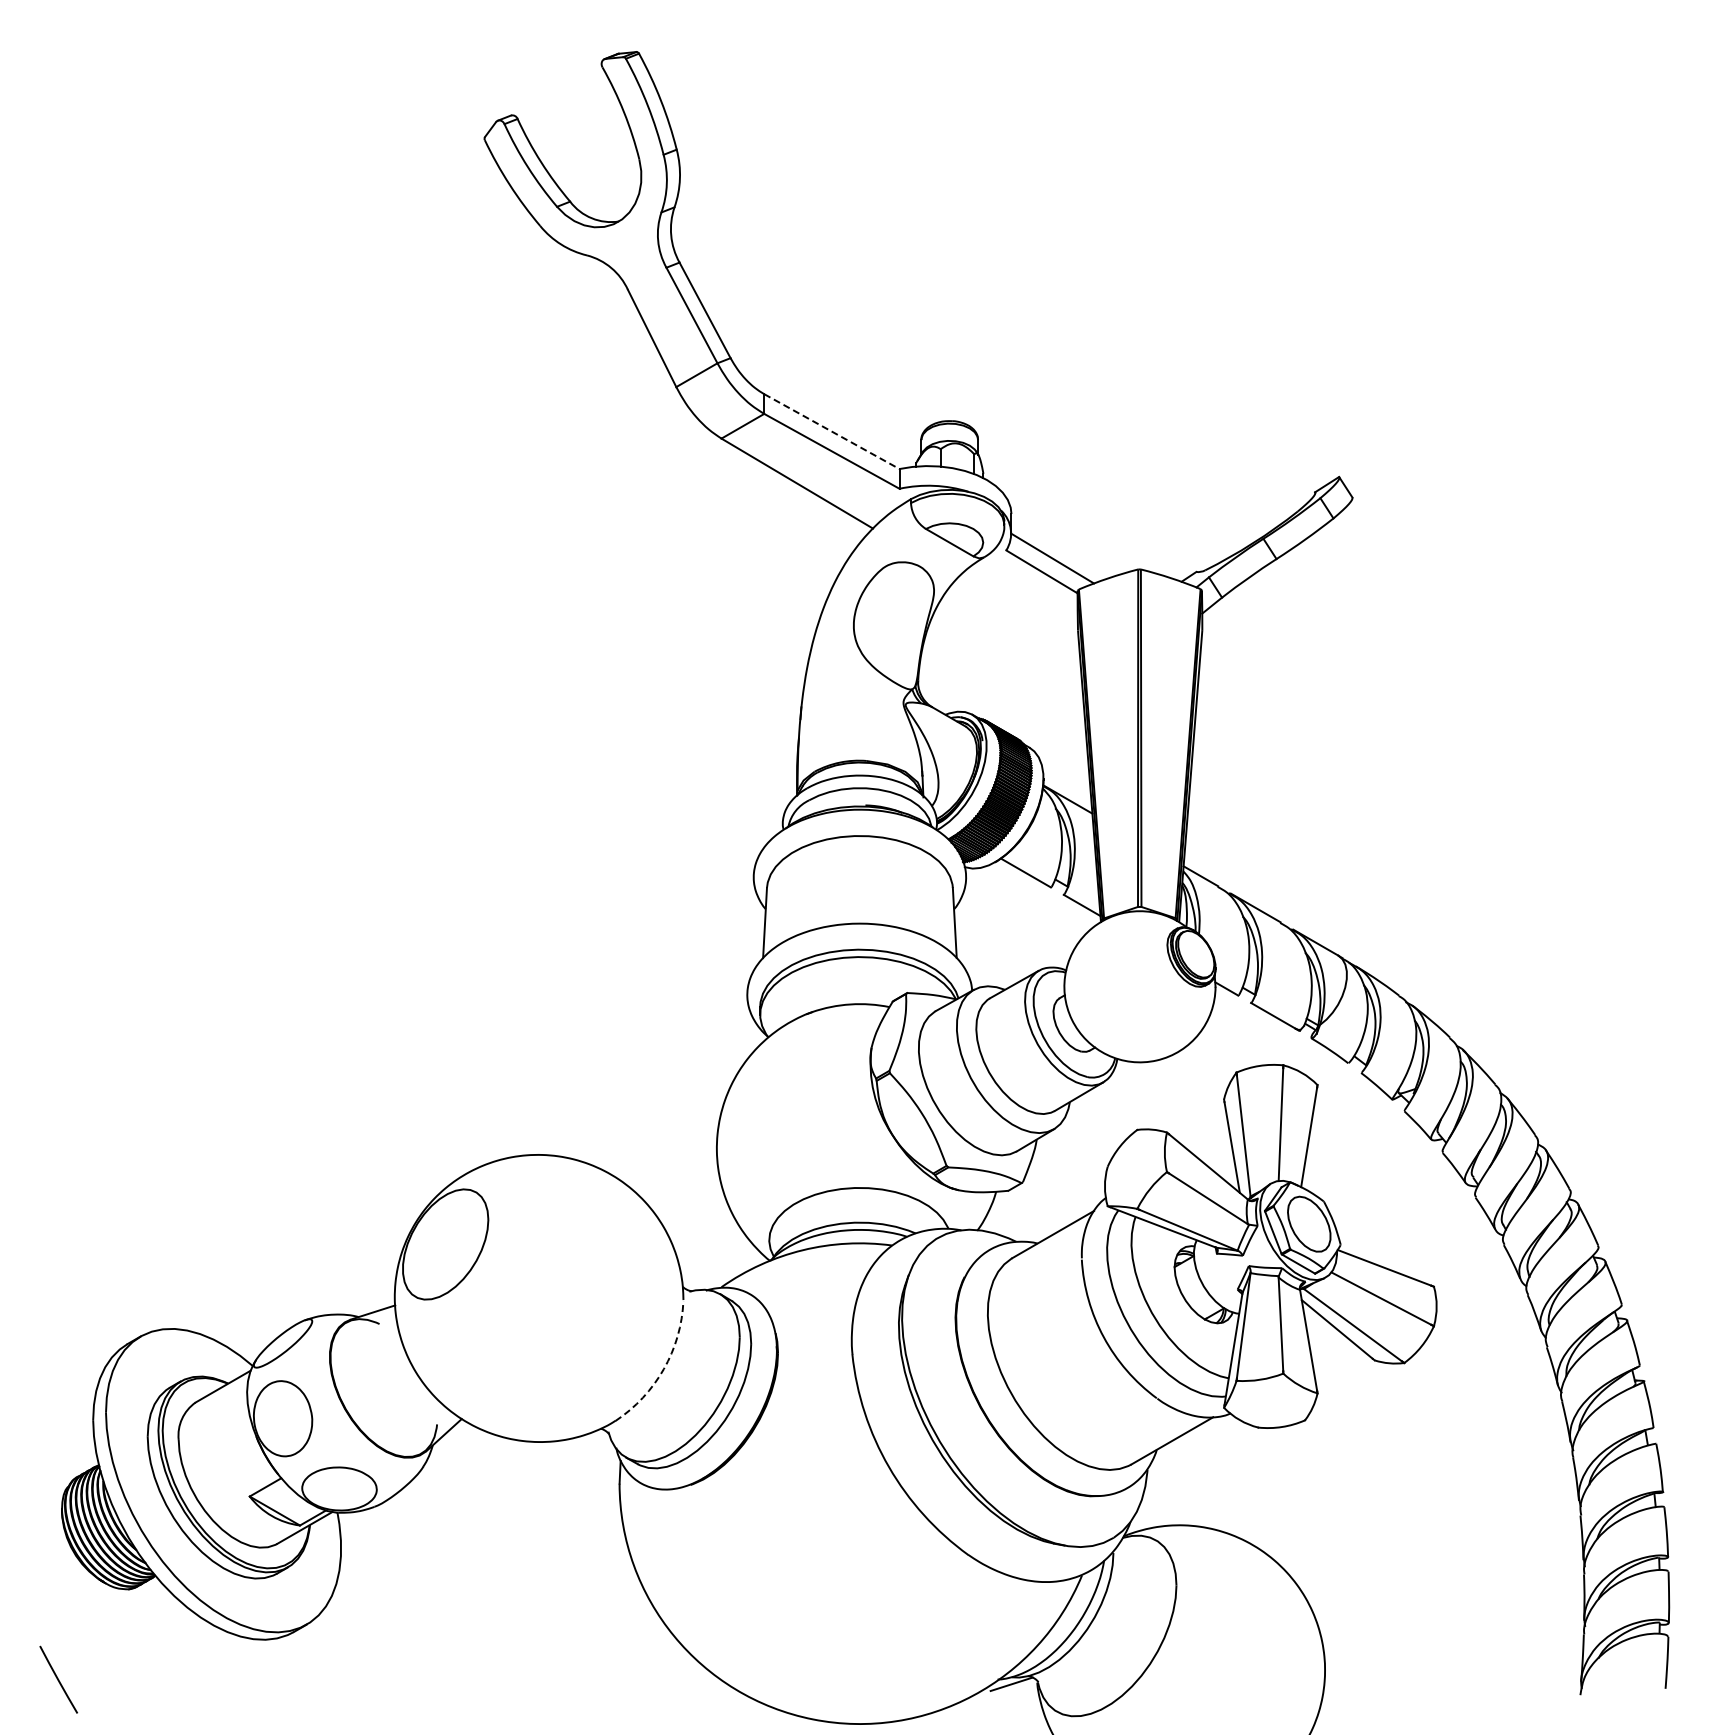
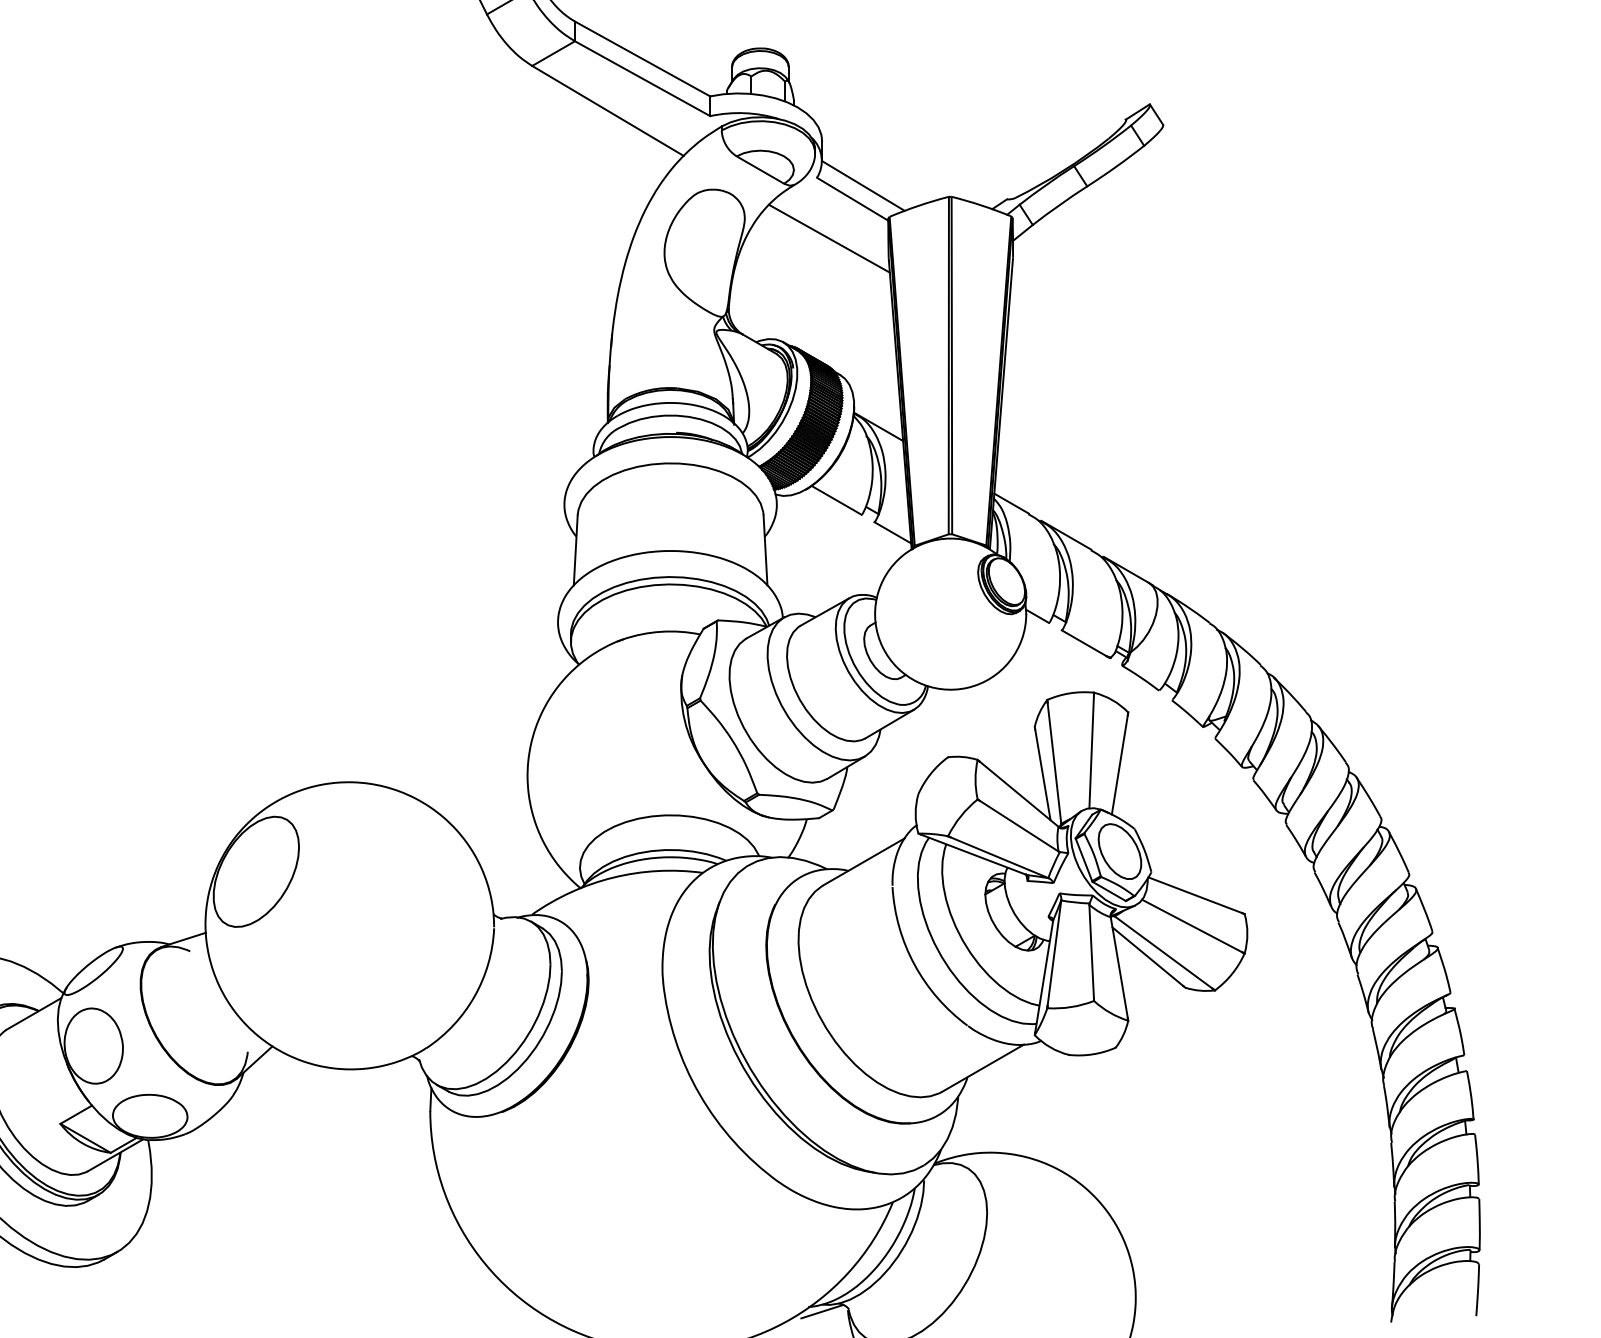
line: (832, 431) -> (643, 58), dashed -> solid
line: (1018, 611) -> (829, 238), added
arc: (663, 1369) -> (474, 996), dashed -> solid

